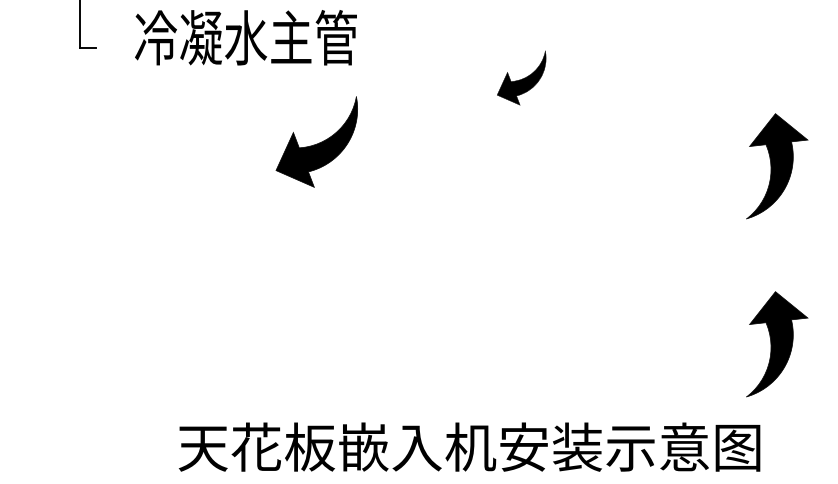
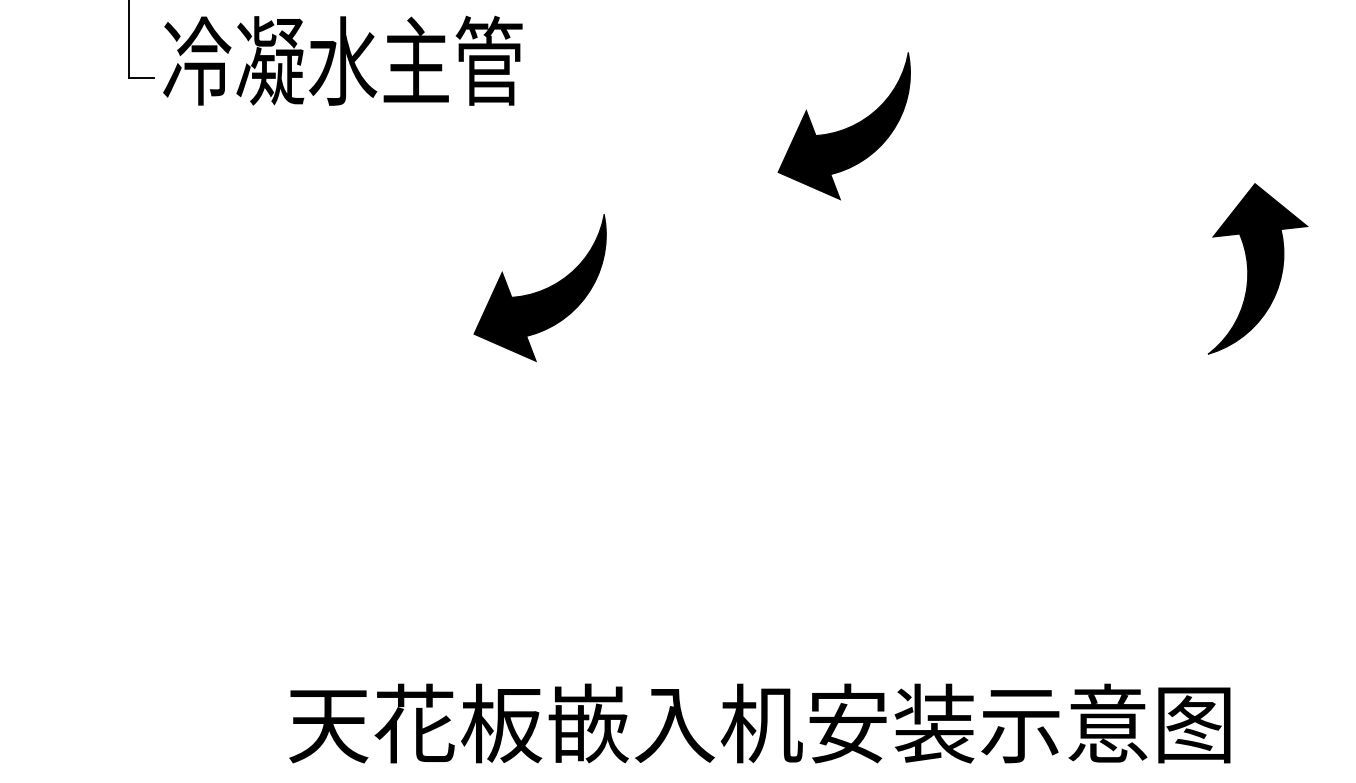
text: (245, 37) -> (342, 60), moved
part: (521, 77) -> (843, 125), size x1.67
part: (316, 141) -> (539, 287), moved
part: (777, 344) -> (1258, 557), removed

